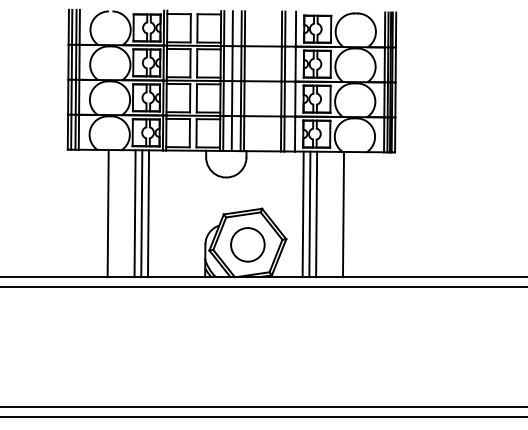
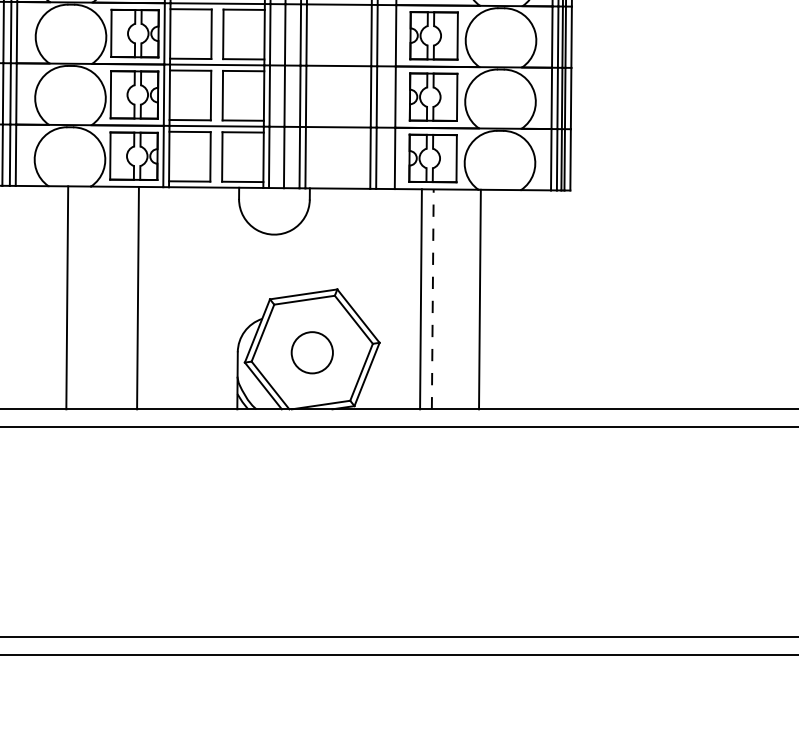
line: (134, 213) -> (113, 297), removed
line: (141, 213) -> (125, 297), removed
line: (302, 214) -> (408, 299), removed
line: (316, 214) -> (432, 299), solid -> dashed
circle: (247, 244) -> (311, 352), size x0.7

